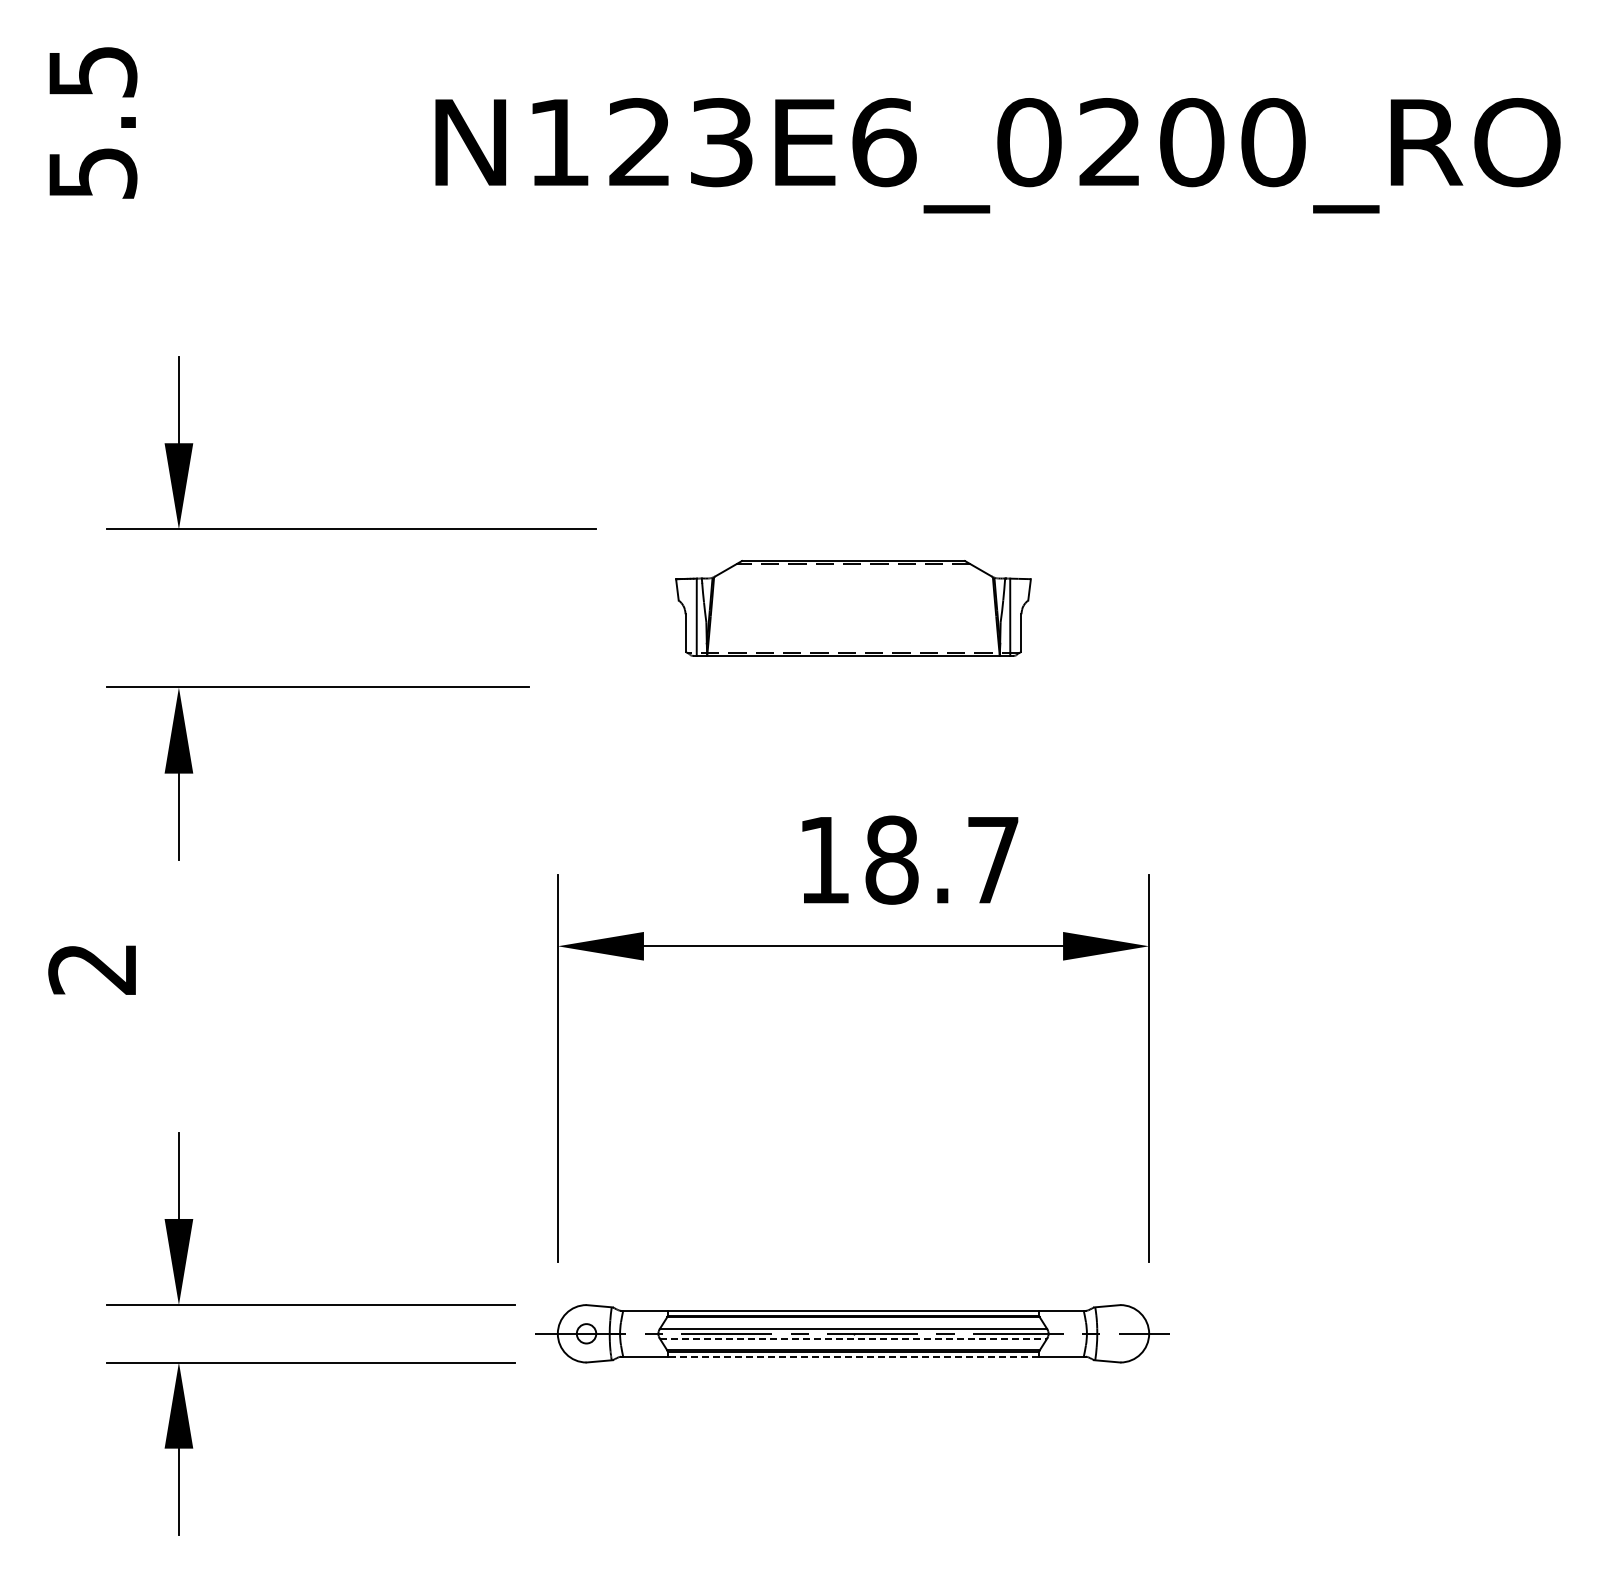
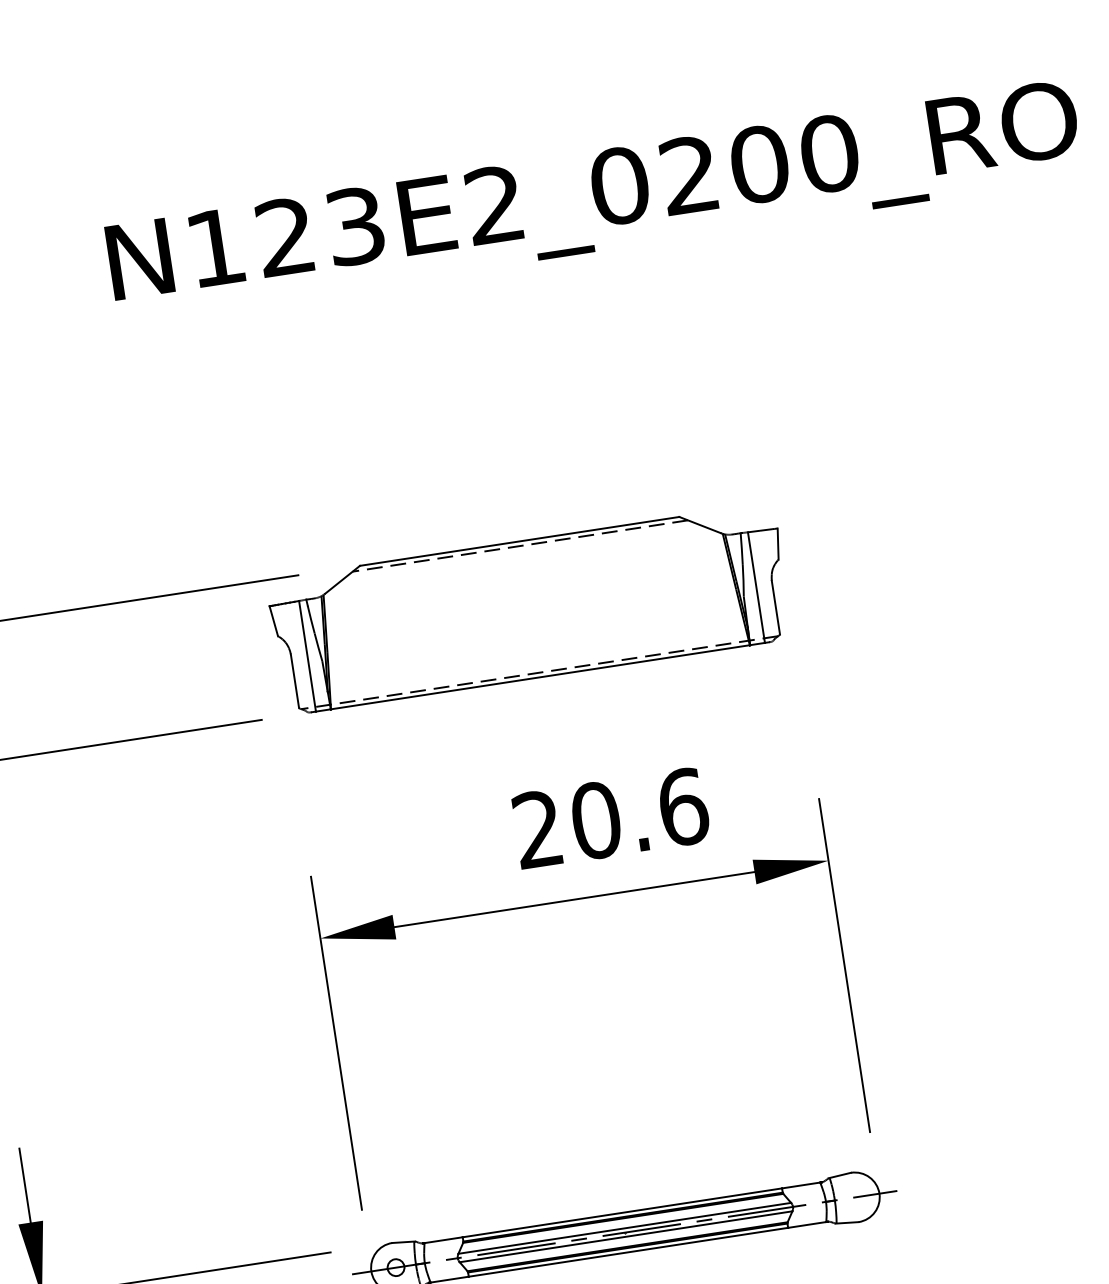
text: (884, 142) -> (495, 204), N123E6_0200_RO -> N123E2_0200_RO
part: (853, 608) -> (530, 609), size x1.67
text: (909, 859) -> (611, 817), 18.7 -> 20.6
line: (853, 1338) -> (626, 1236), dashed -> solid
line: (853, 1356) -> (628, 1252), dashed -> solid

